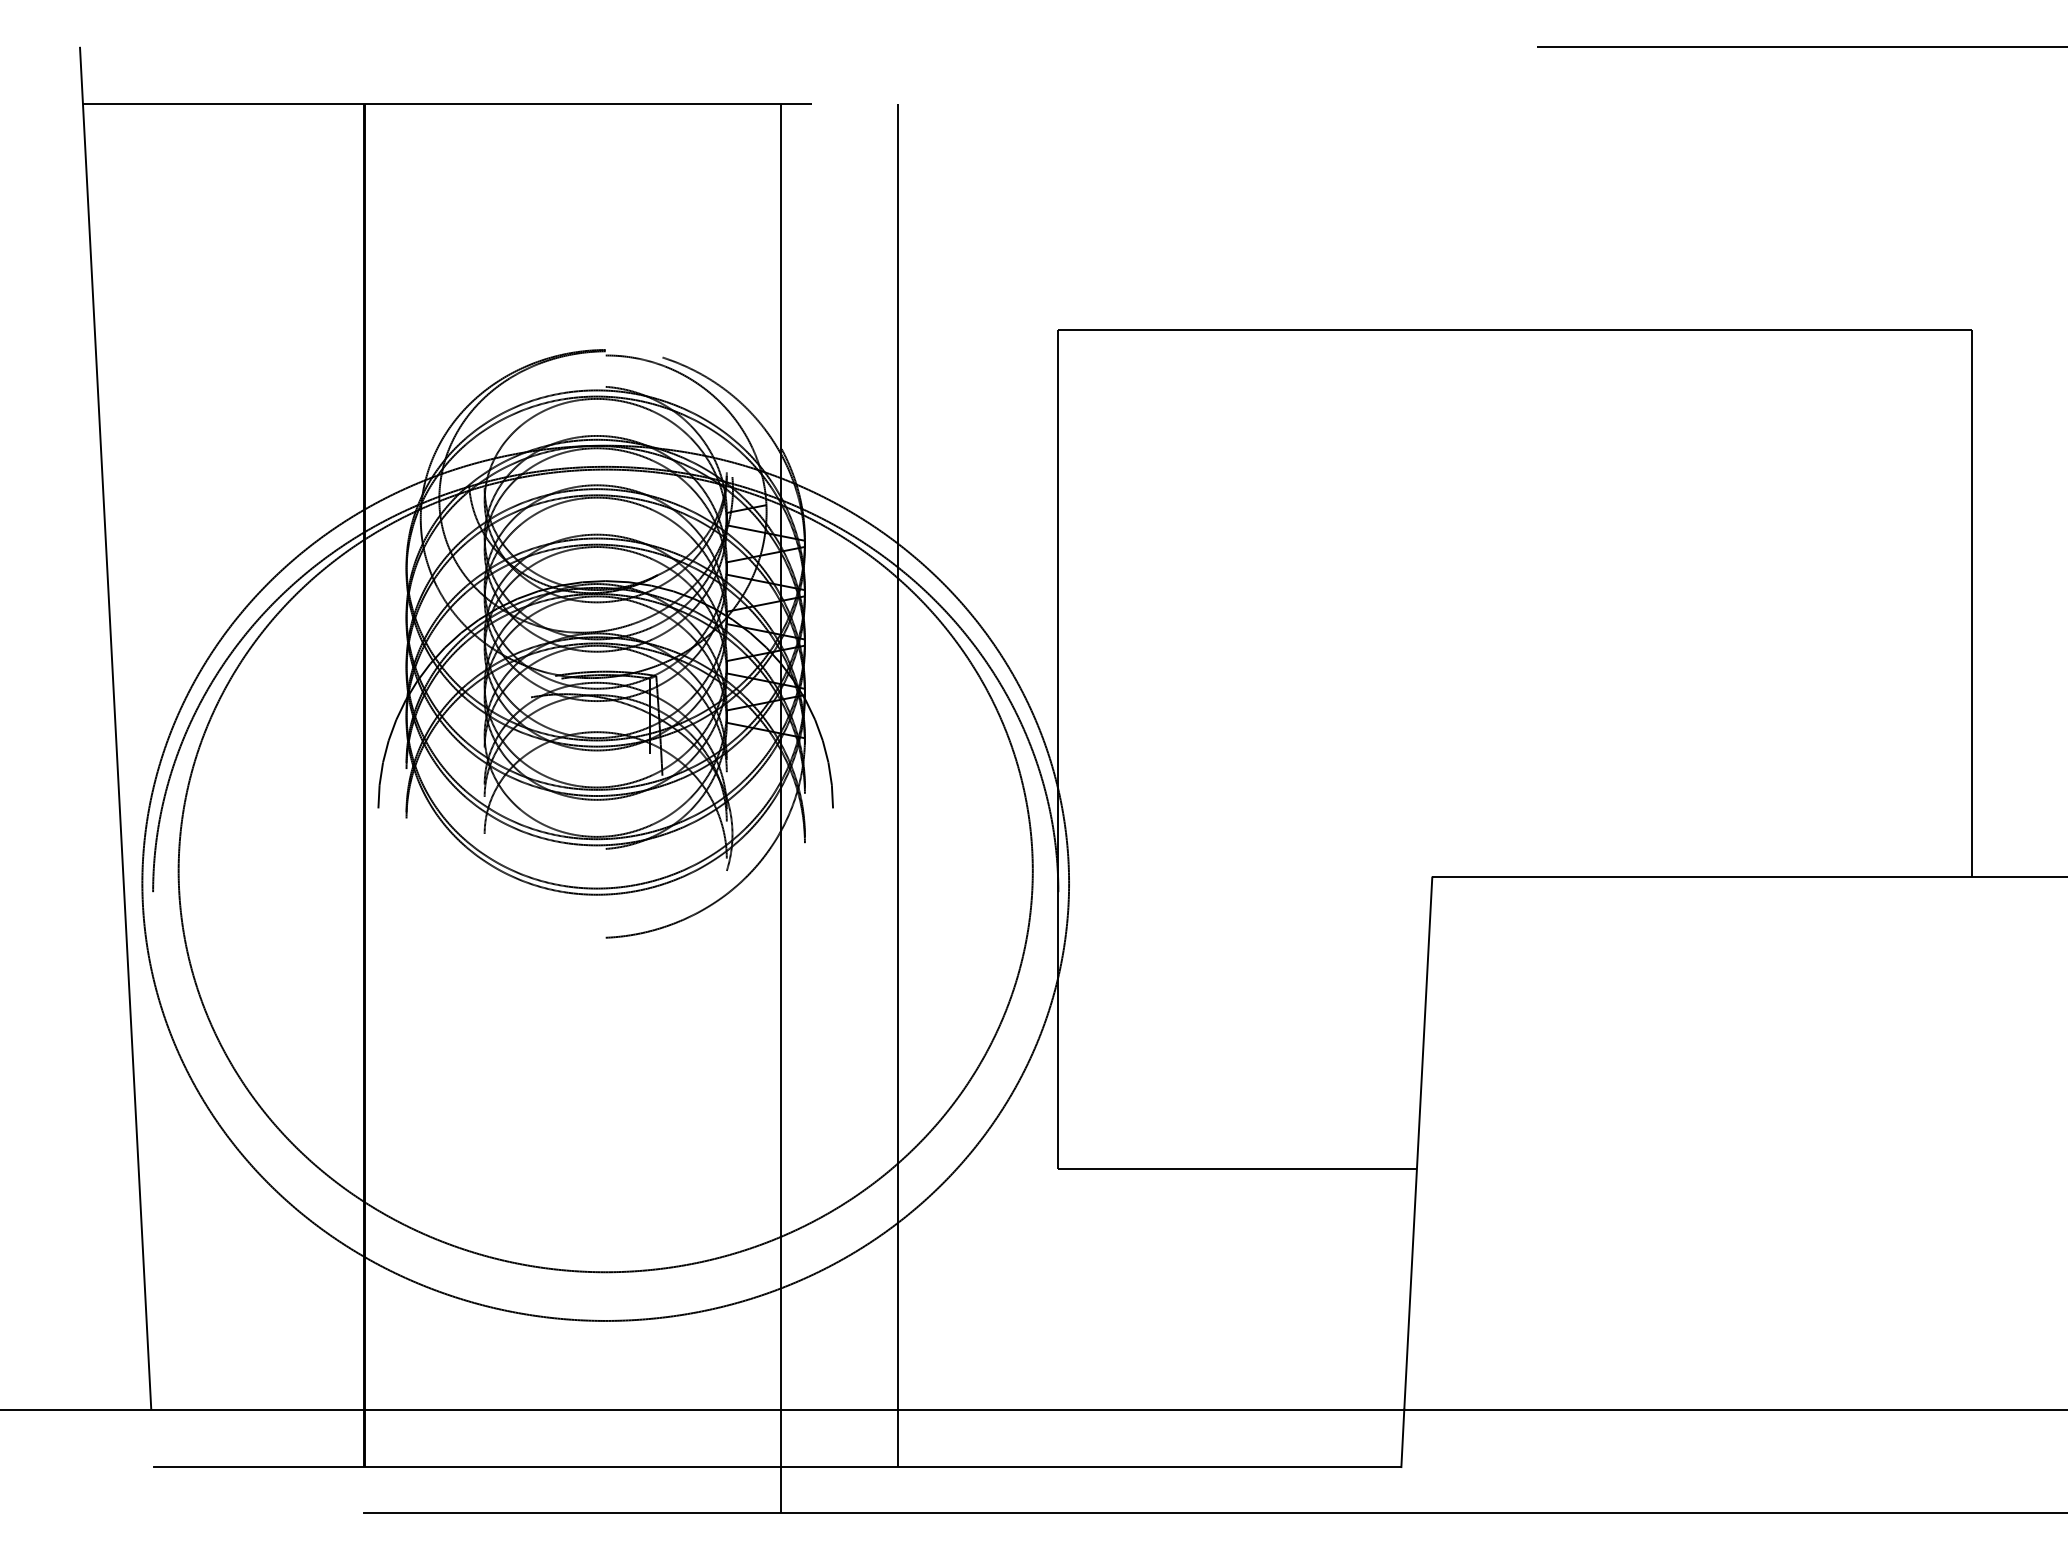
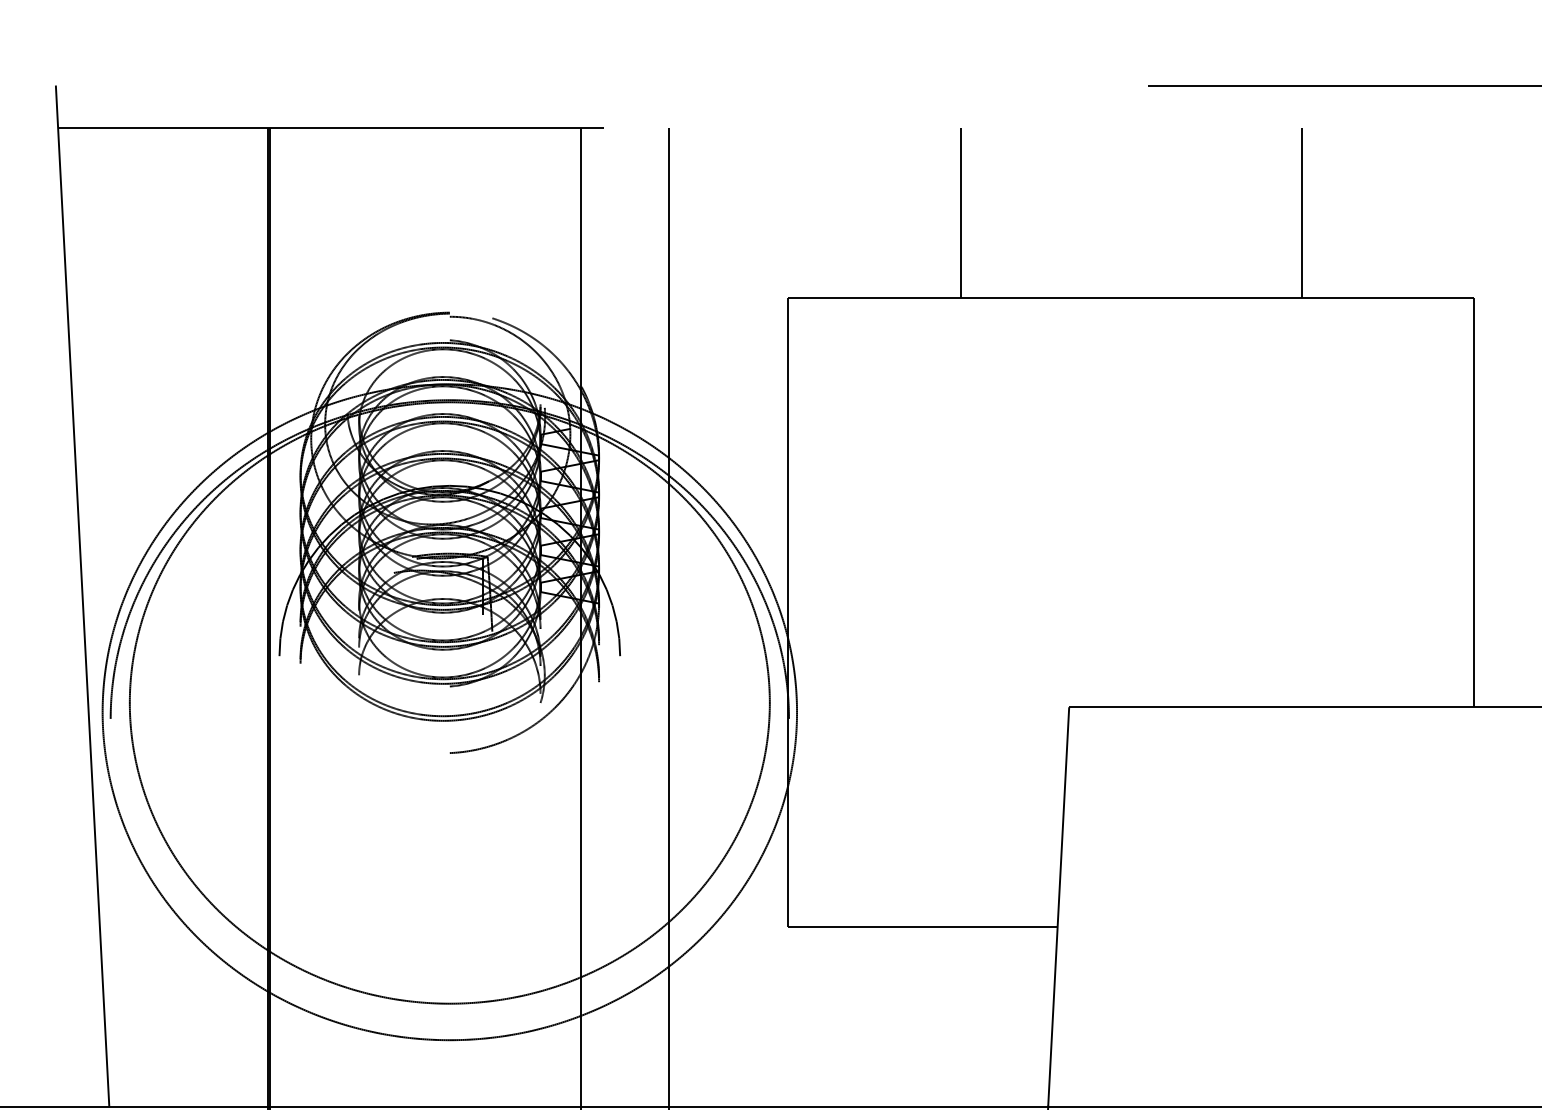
line: (1287, 216) -> (960, 212), added
line: (1742, 216) -> (1301, 212), added

